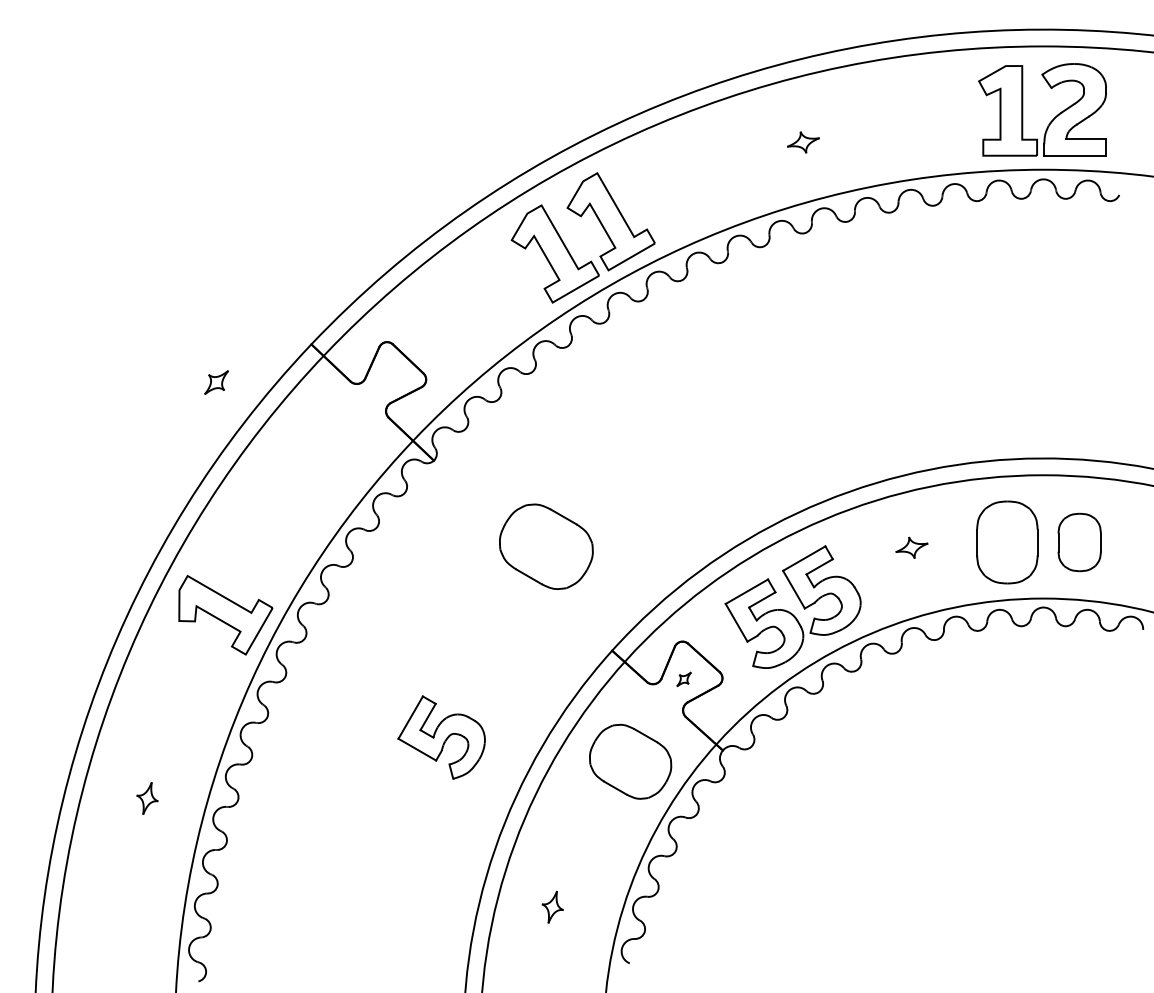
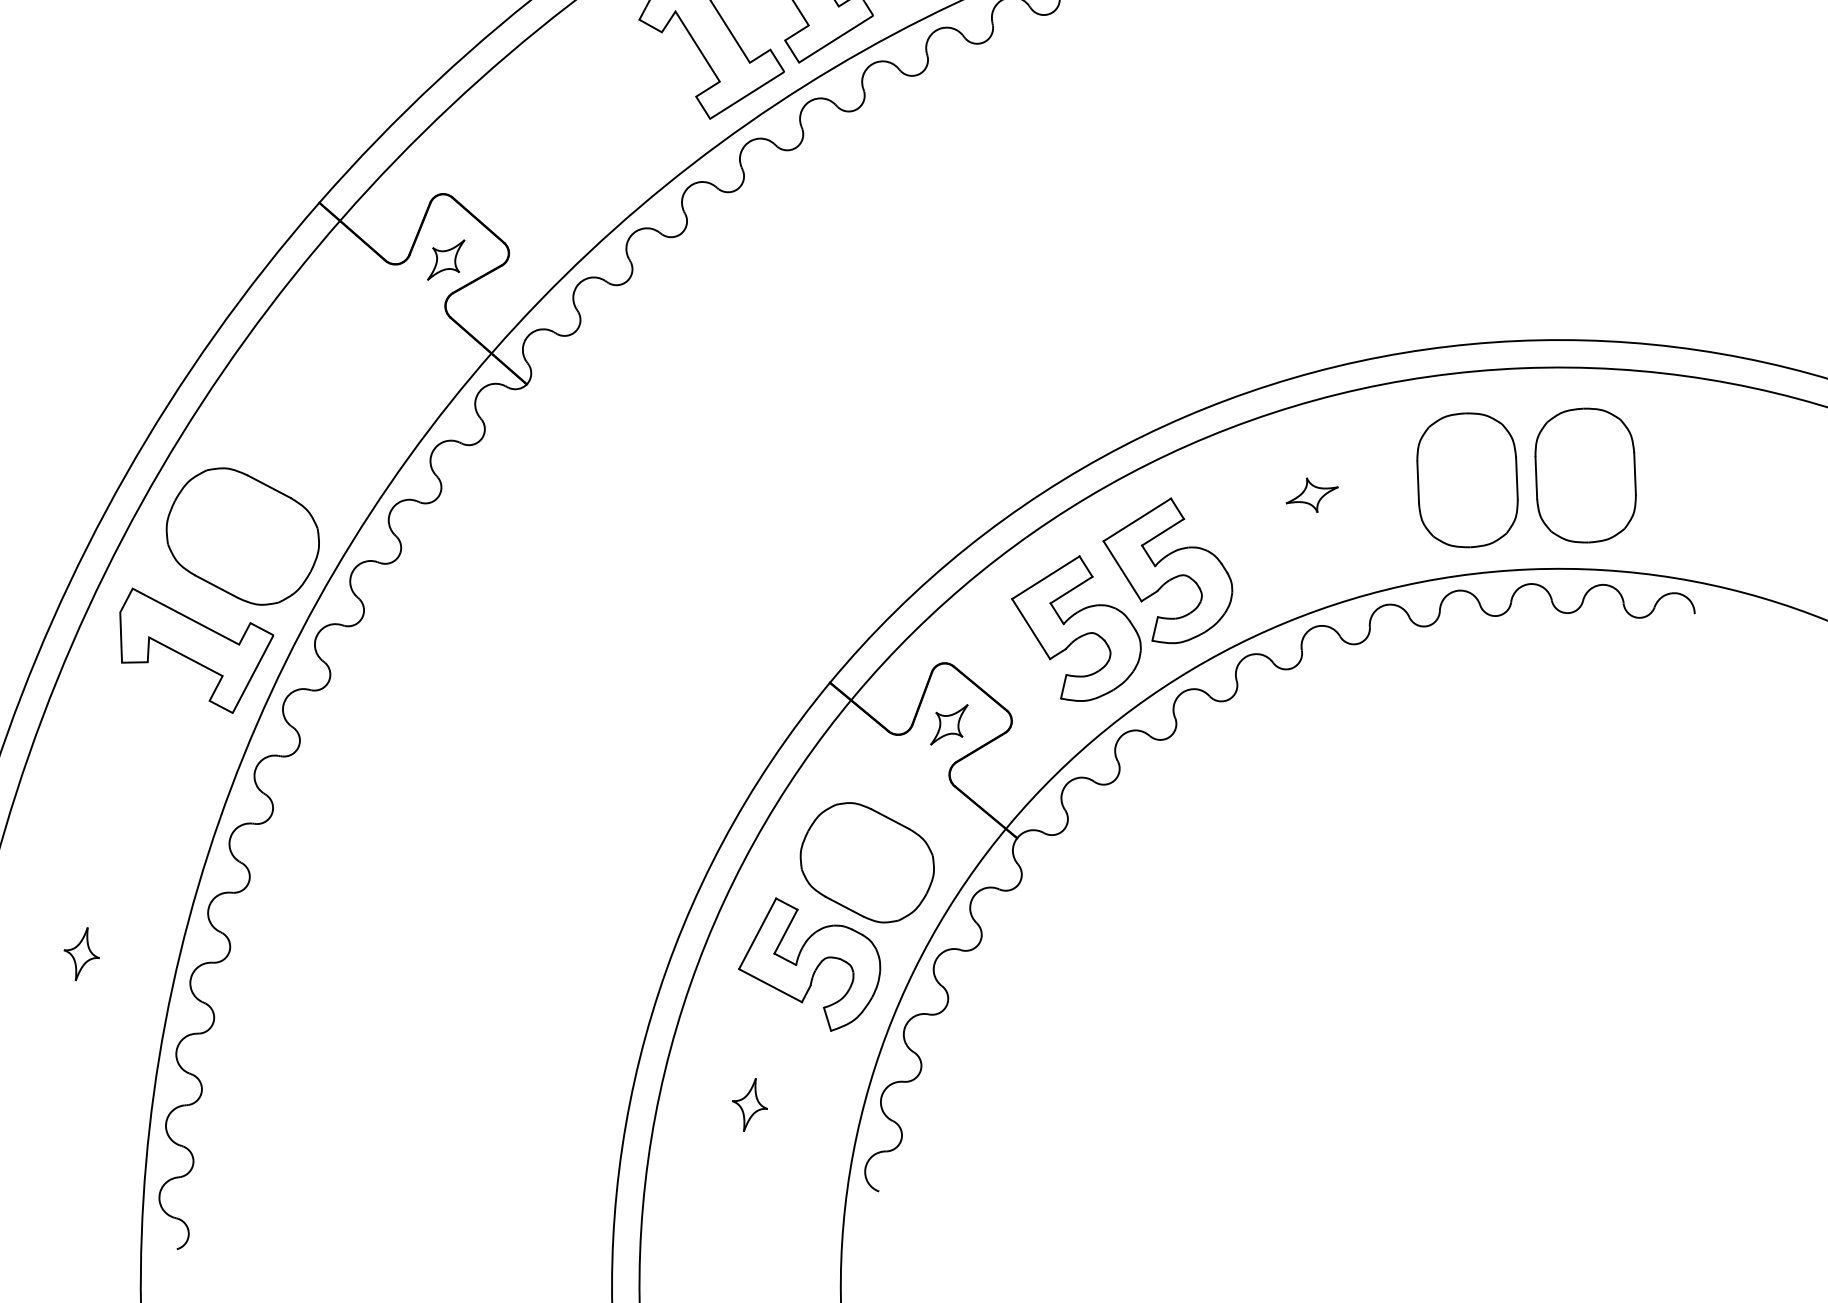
part: (216, 382) -> (445, 259), moved
part: (1079, 542) -> (1585, 475), size x1.43
part: (546, 546) -> (243, 536), moved
part: (683, 679) -> (948, 725), size x1.67
part: (441, 737) -> (809, 964), moved

